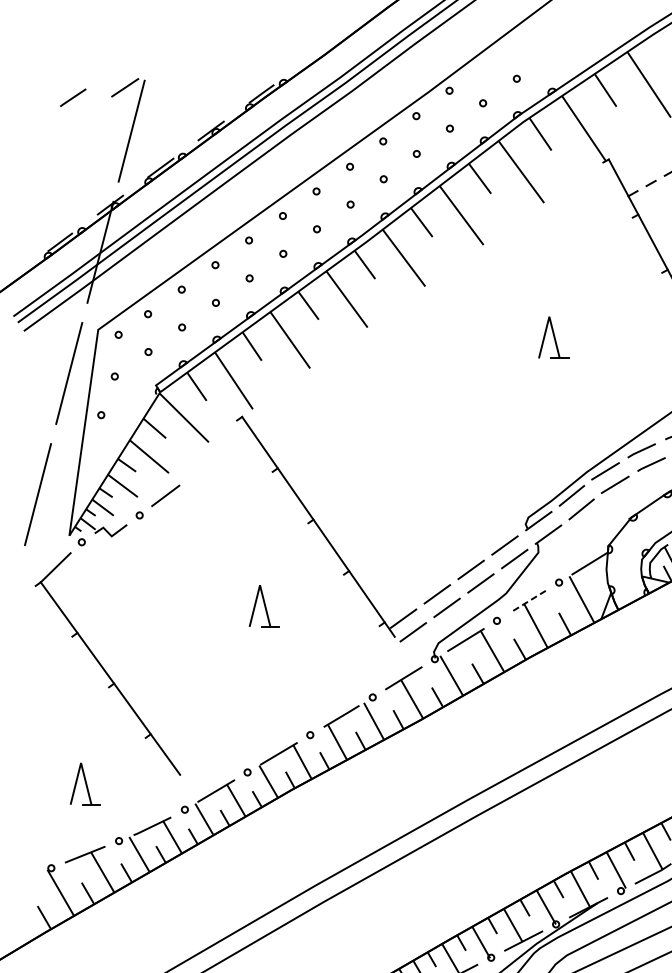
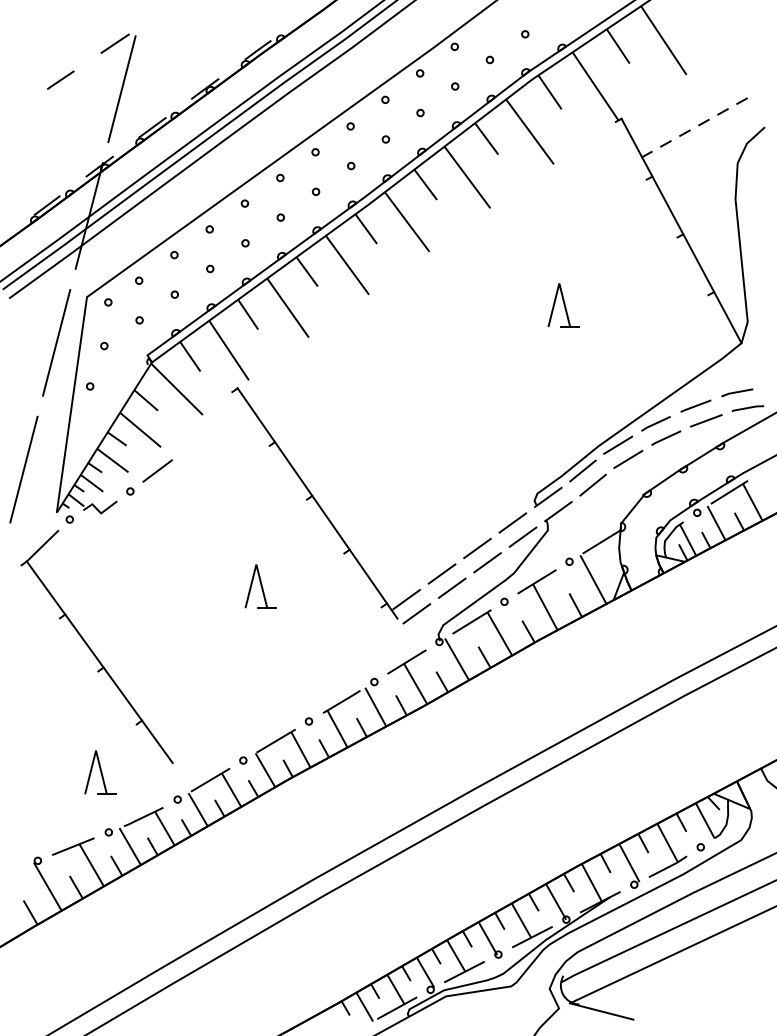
line: (72, 97) -> (60, 79), moved
line: (528, 601) -> (537, 581), dashed -> solid
part: (85, 783) -> (100, 772), moved

